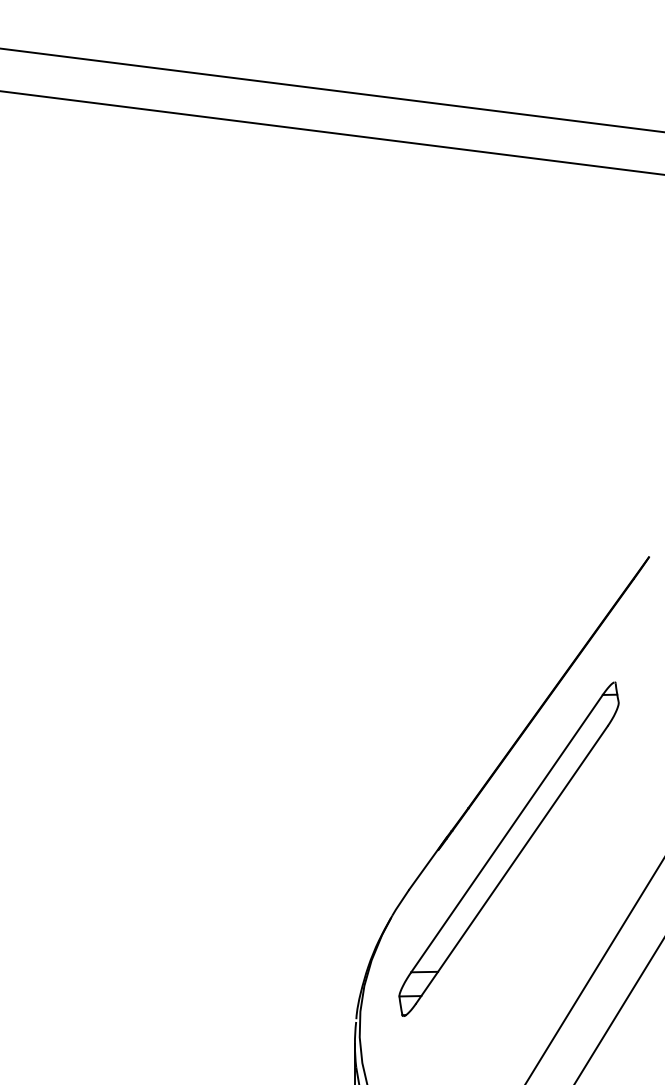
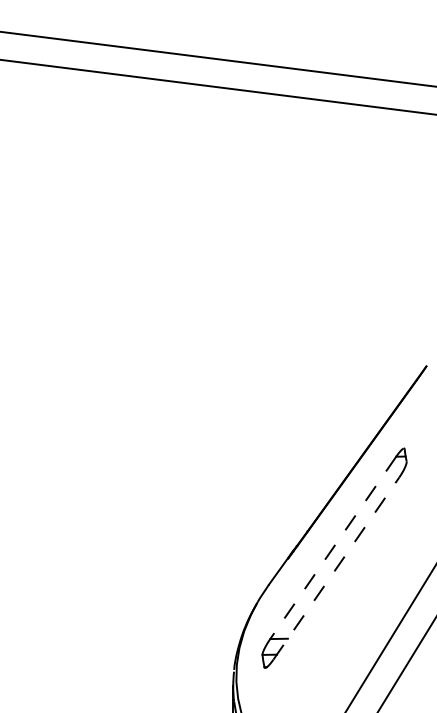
line: (507, 833) -> (333, 547), solid -> dashed
line: (511, 864) -> (336, 568), solid -> dashed

